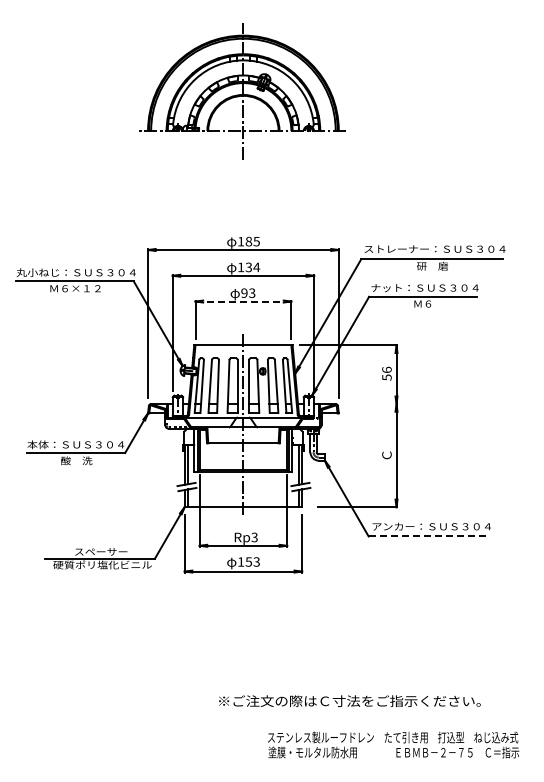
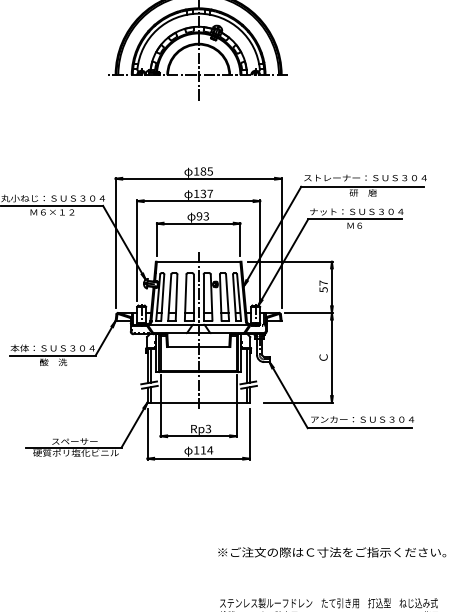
text: (256, 267) -> (210, 193), 134 -> 137
line: (243, 301) -> (198, 223), dashed -> solid
text: (386, 369) -> (323, 282), 56 -> 57
line: (369, 404) -> (308, 313), added
line: (429, 536) -> (360, 428), dashed -> solid
text: (252, 561) -> (206, 449), 153 -> 114
text: (349, 700) -> (331, 551), moved

